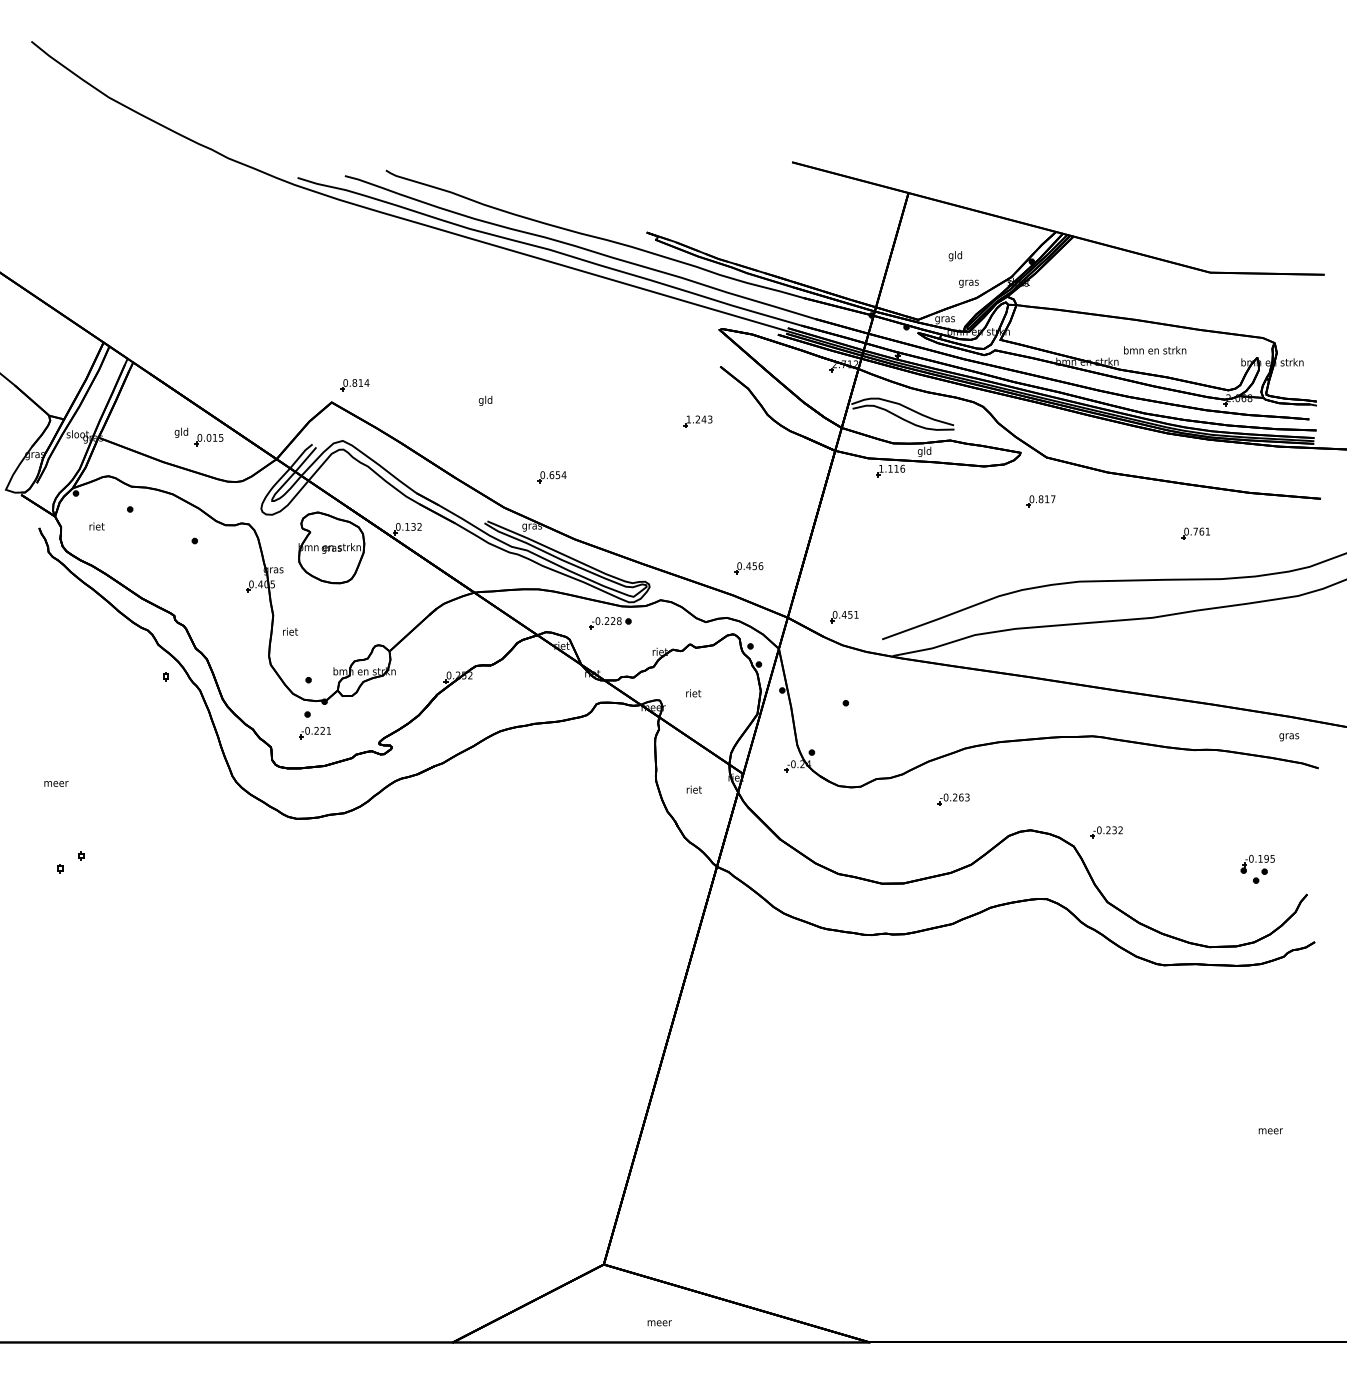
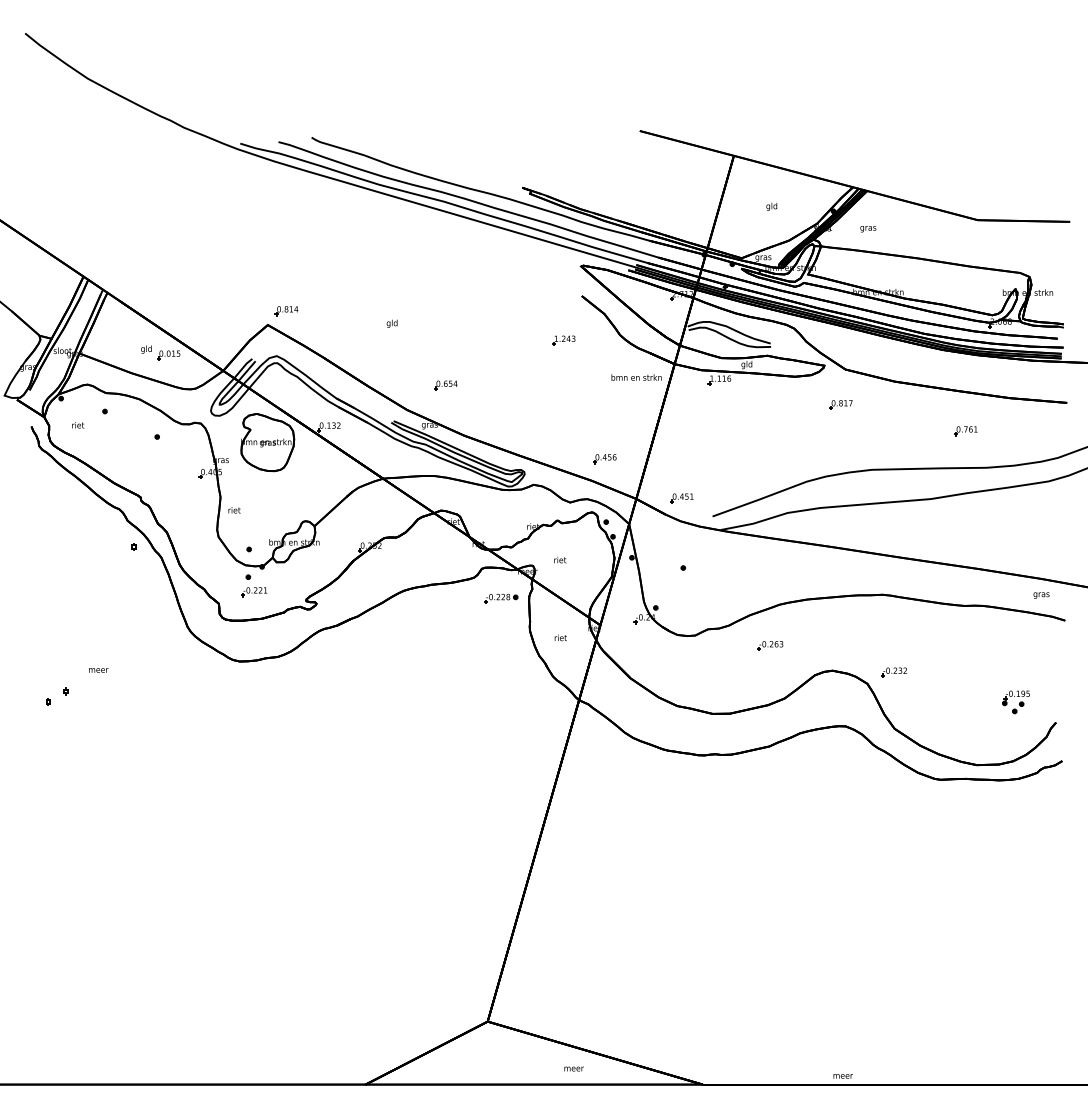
text: (968, 283) -> (868, 228), moved
text: (1155, 350) -> (636, 377), moved
part: (610, 623) -> (501, 598), moved
text: (56, 783) -> (98, 670), moved
text: (1270, 1131) -> (842, 1076), moved
text: (659, 1323) -> (573, 1069), moved

